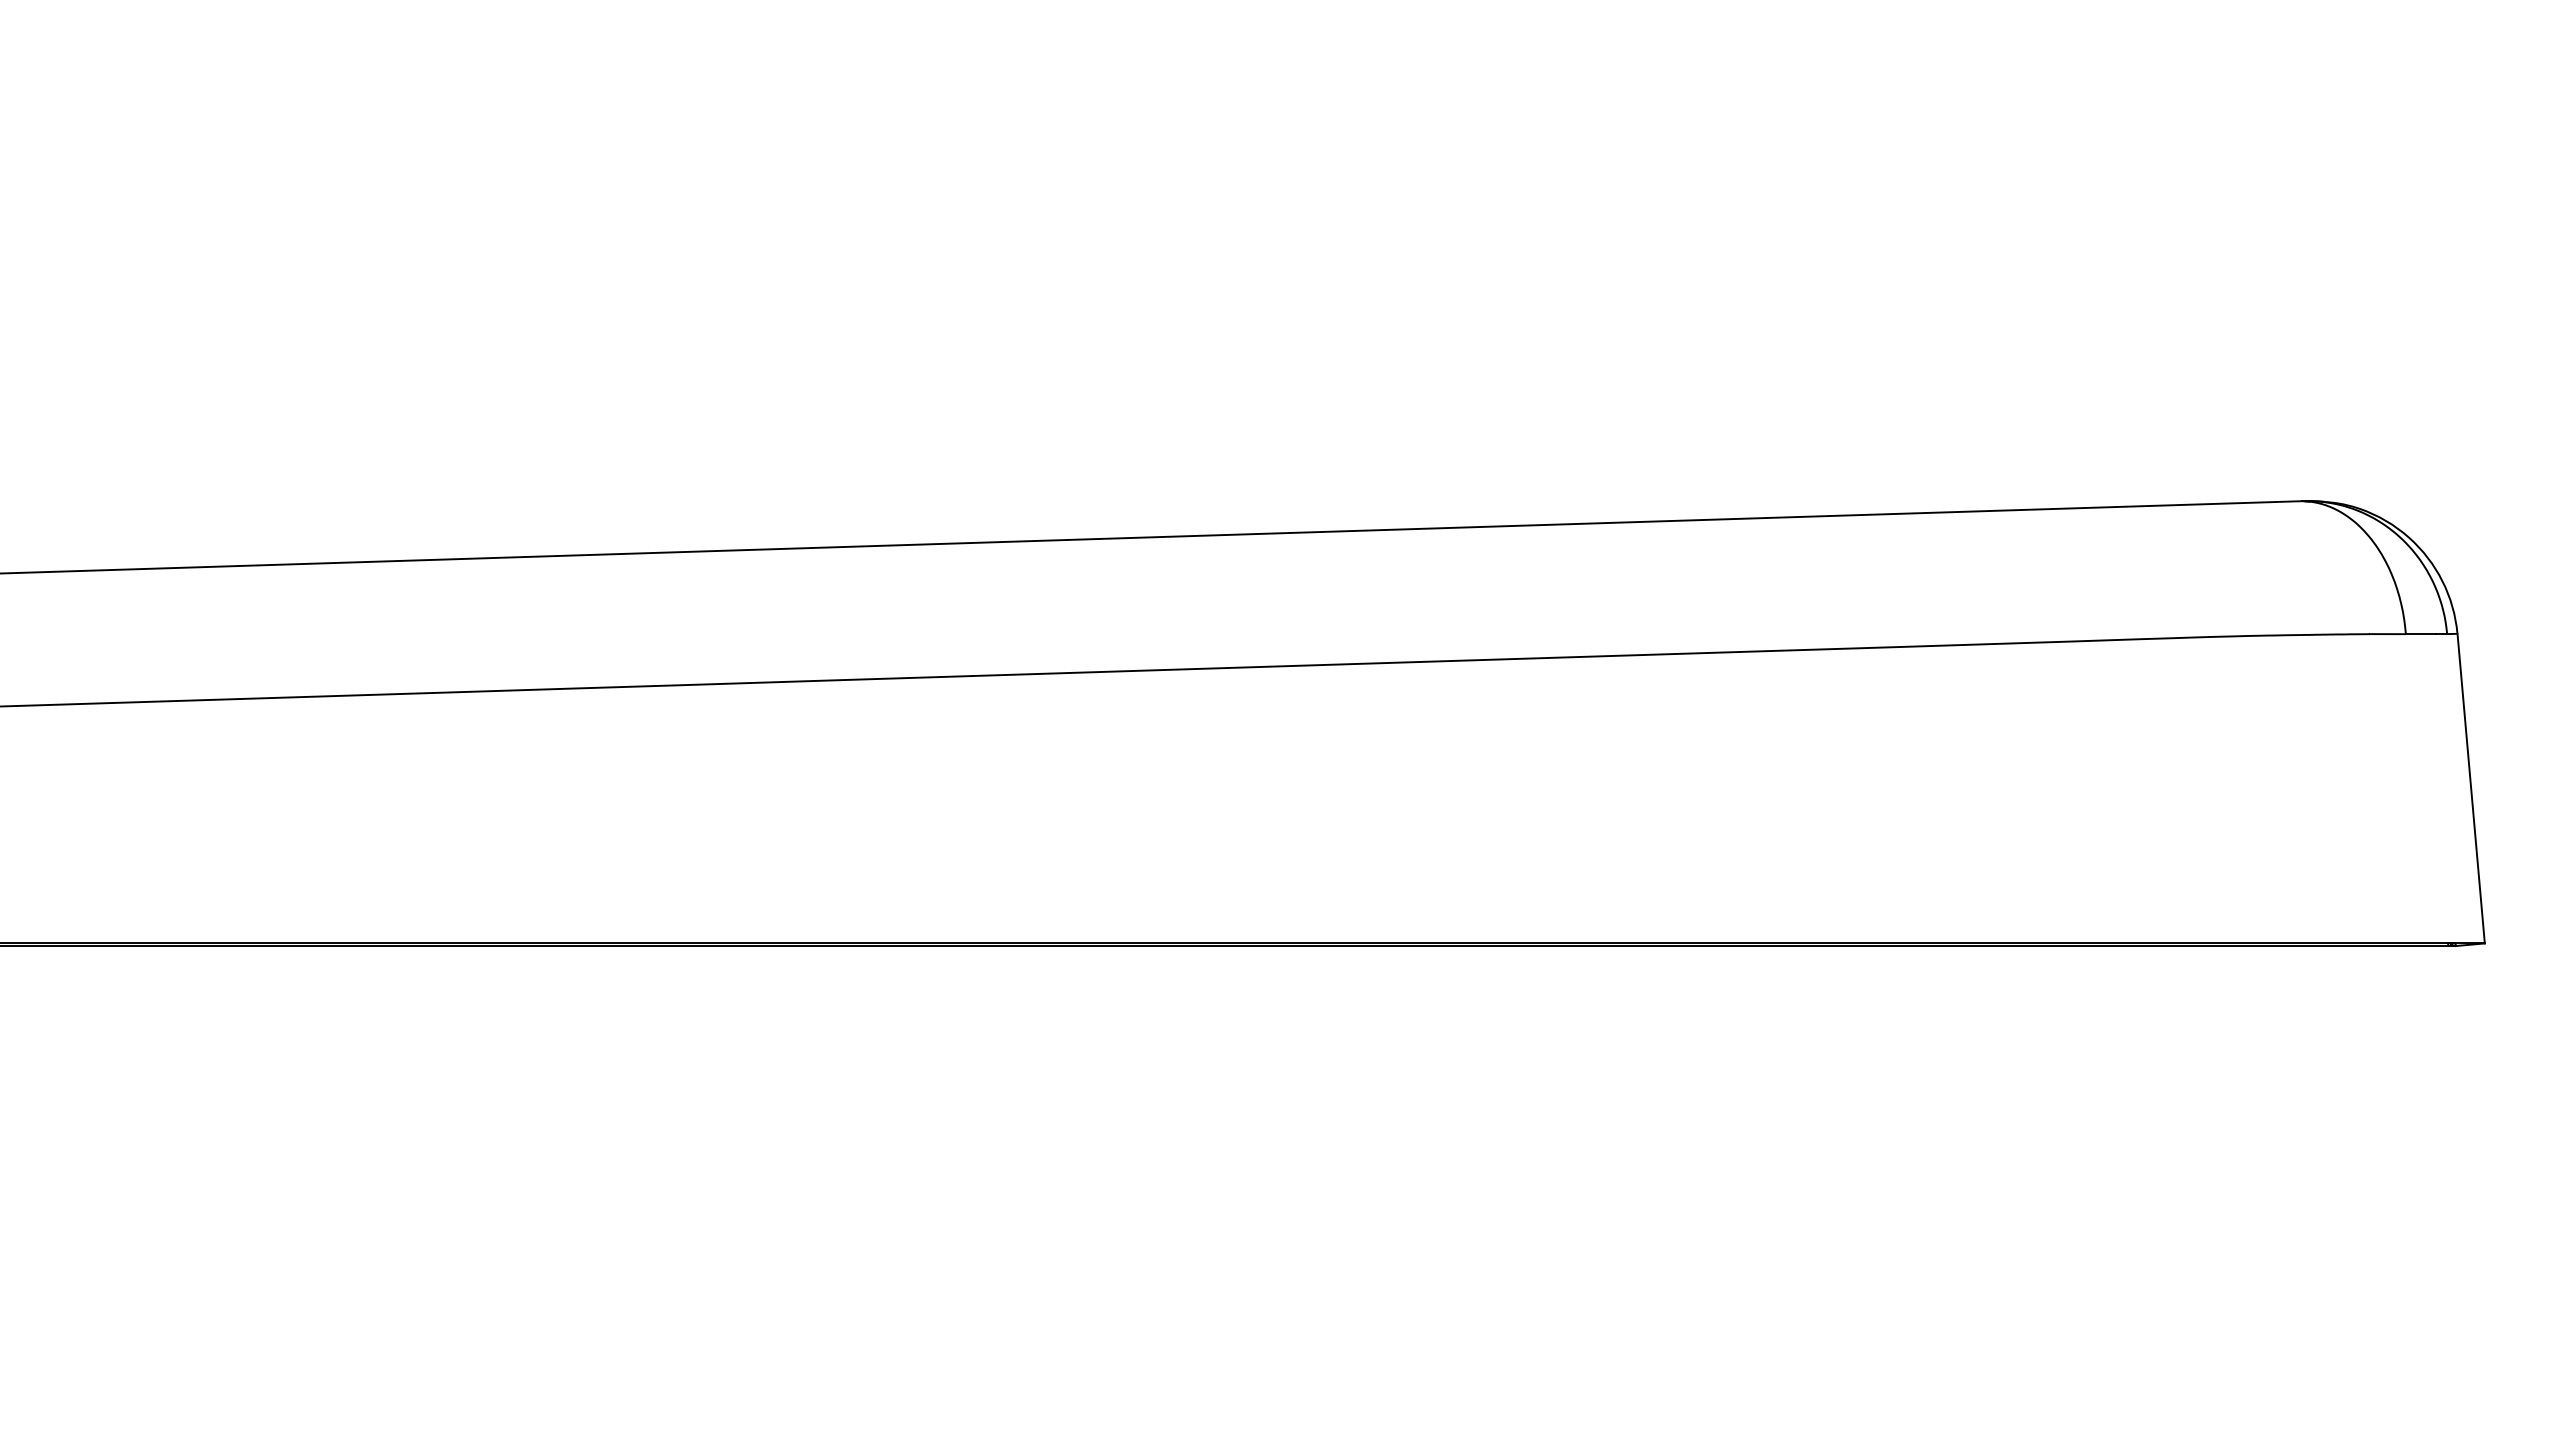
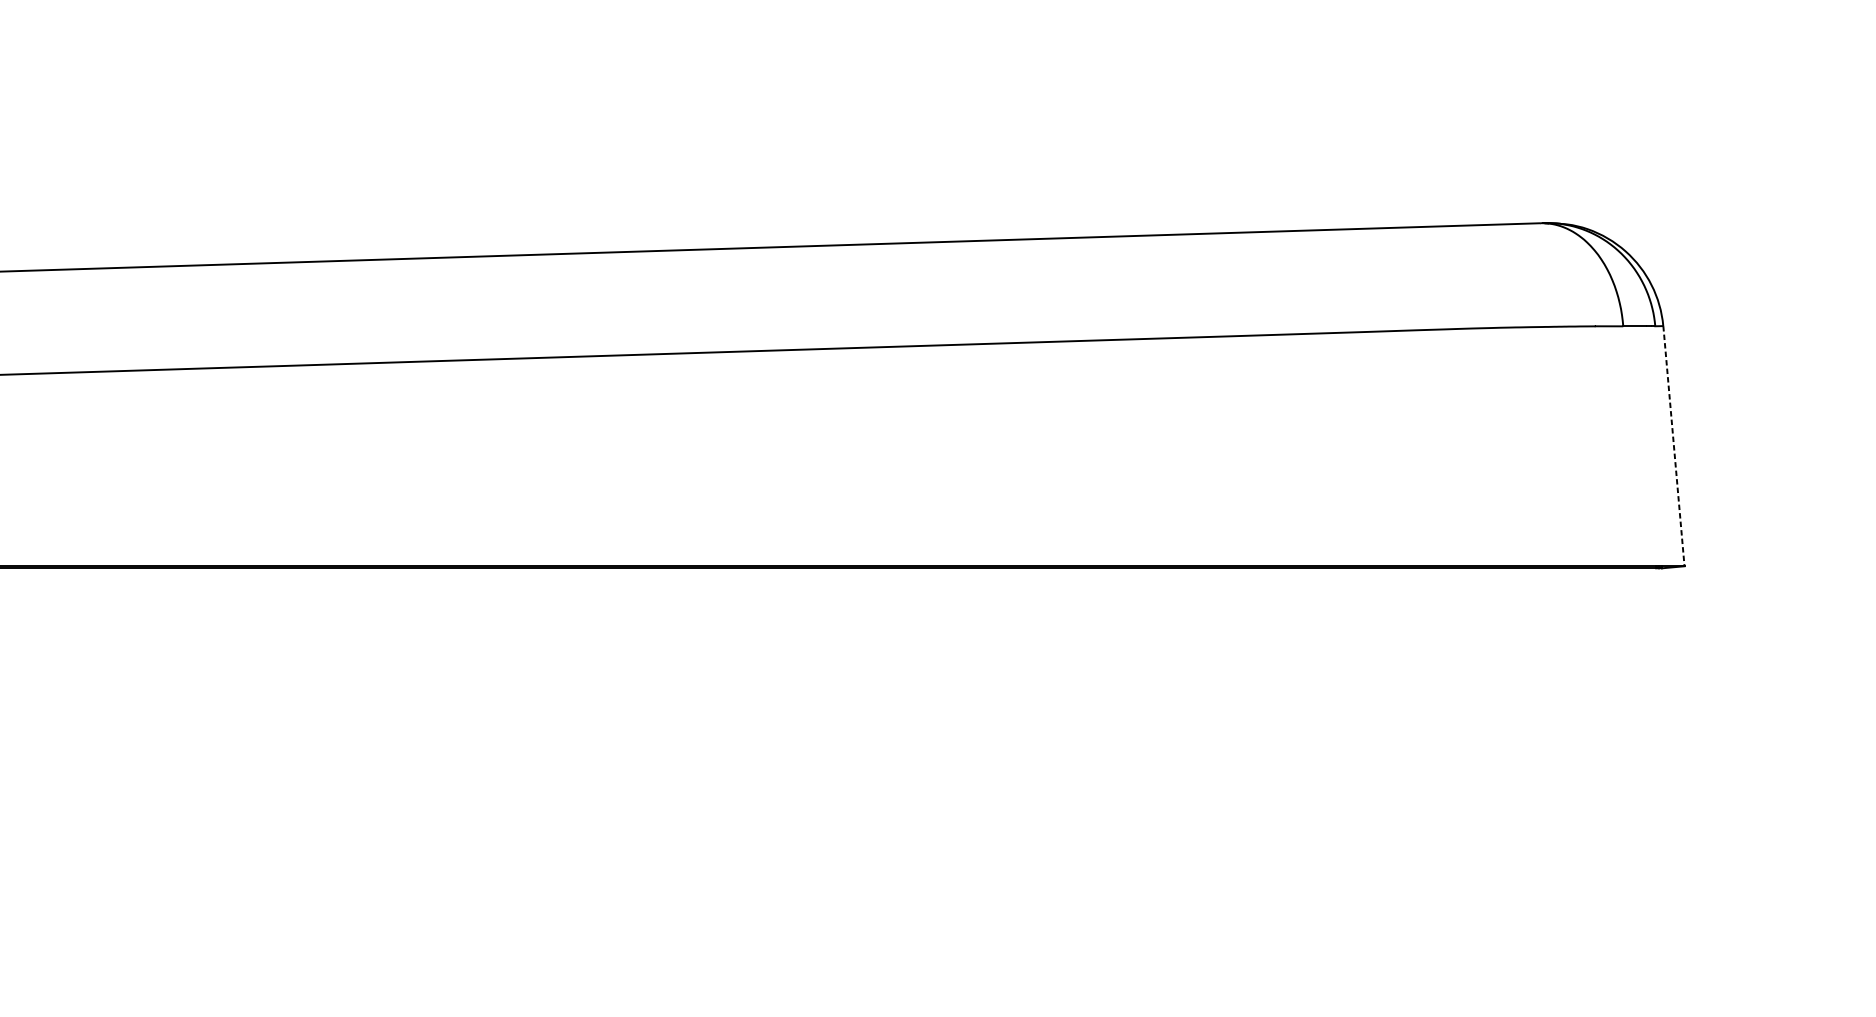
line: (2471, 789) -> (1674, 446), solid -> dashed

